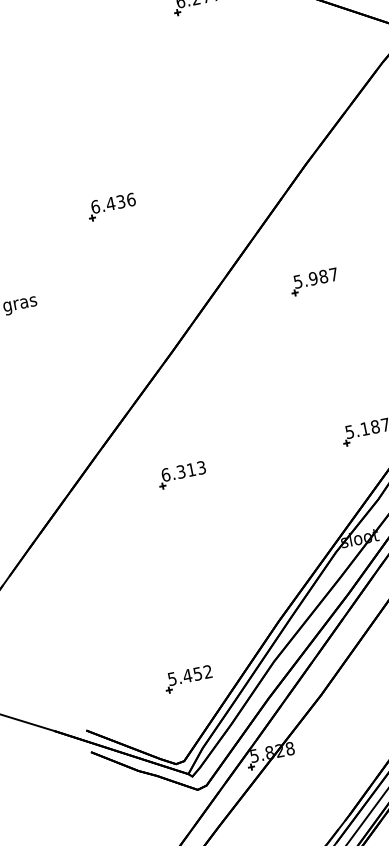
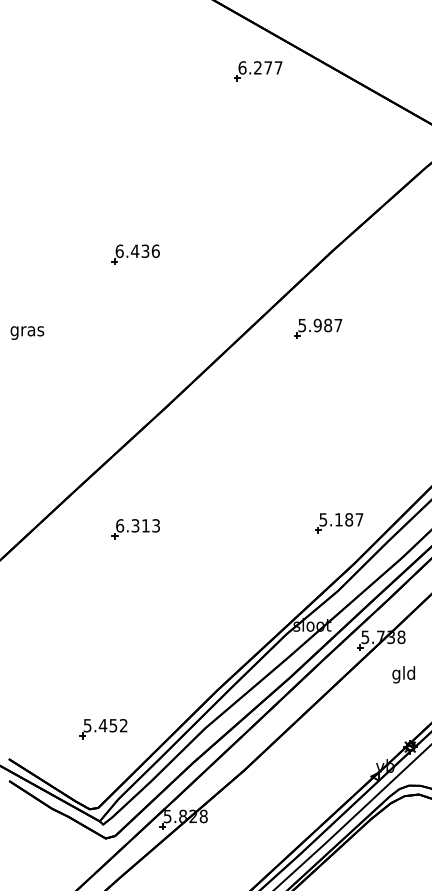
part: (314, 281) -> (318, 328), moved
part: (181, 475) -> (135, 529), moved
part: (188, 679) -> (103, 729), moved

